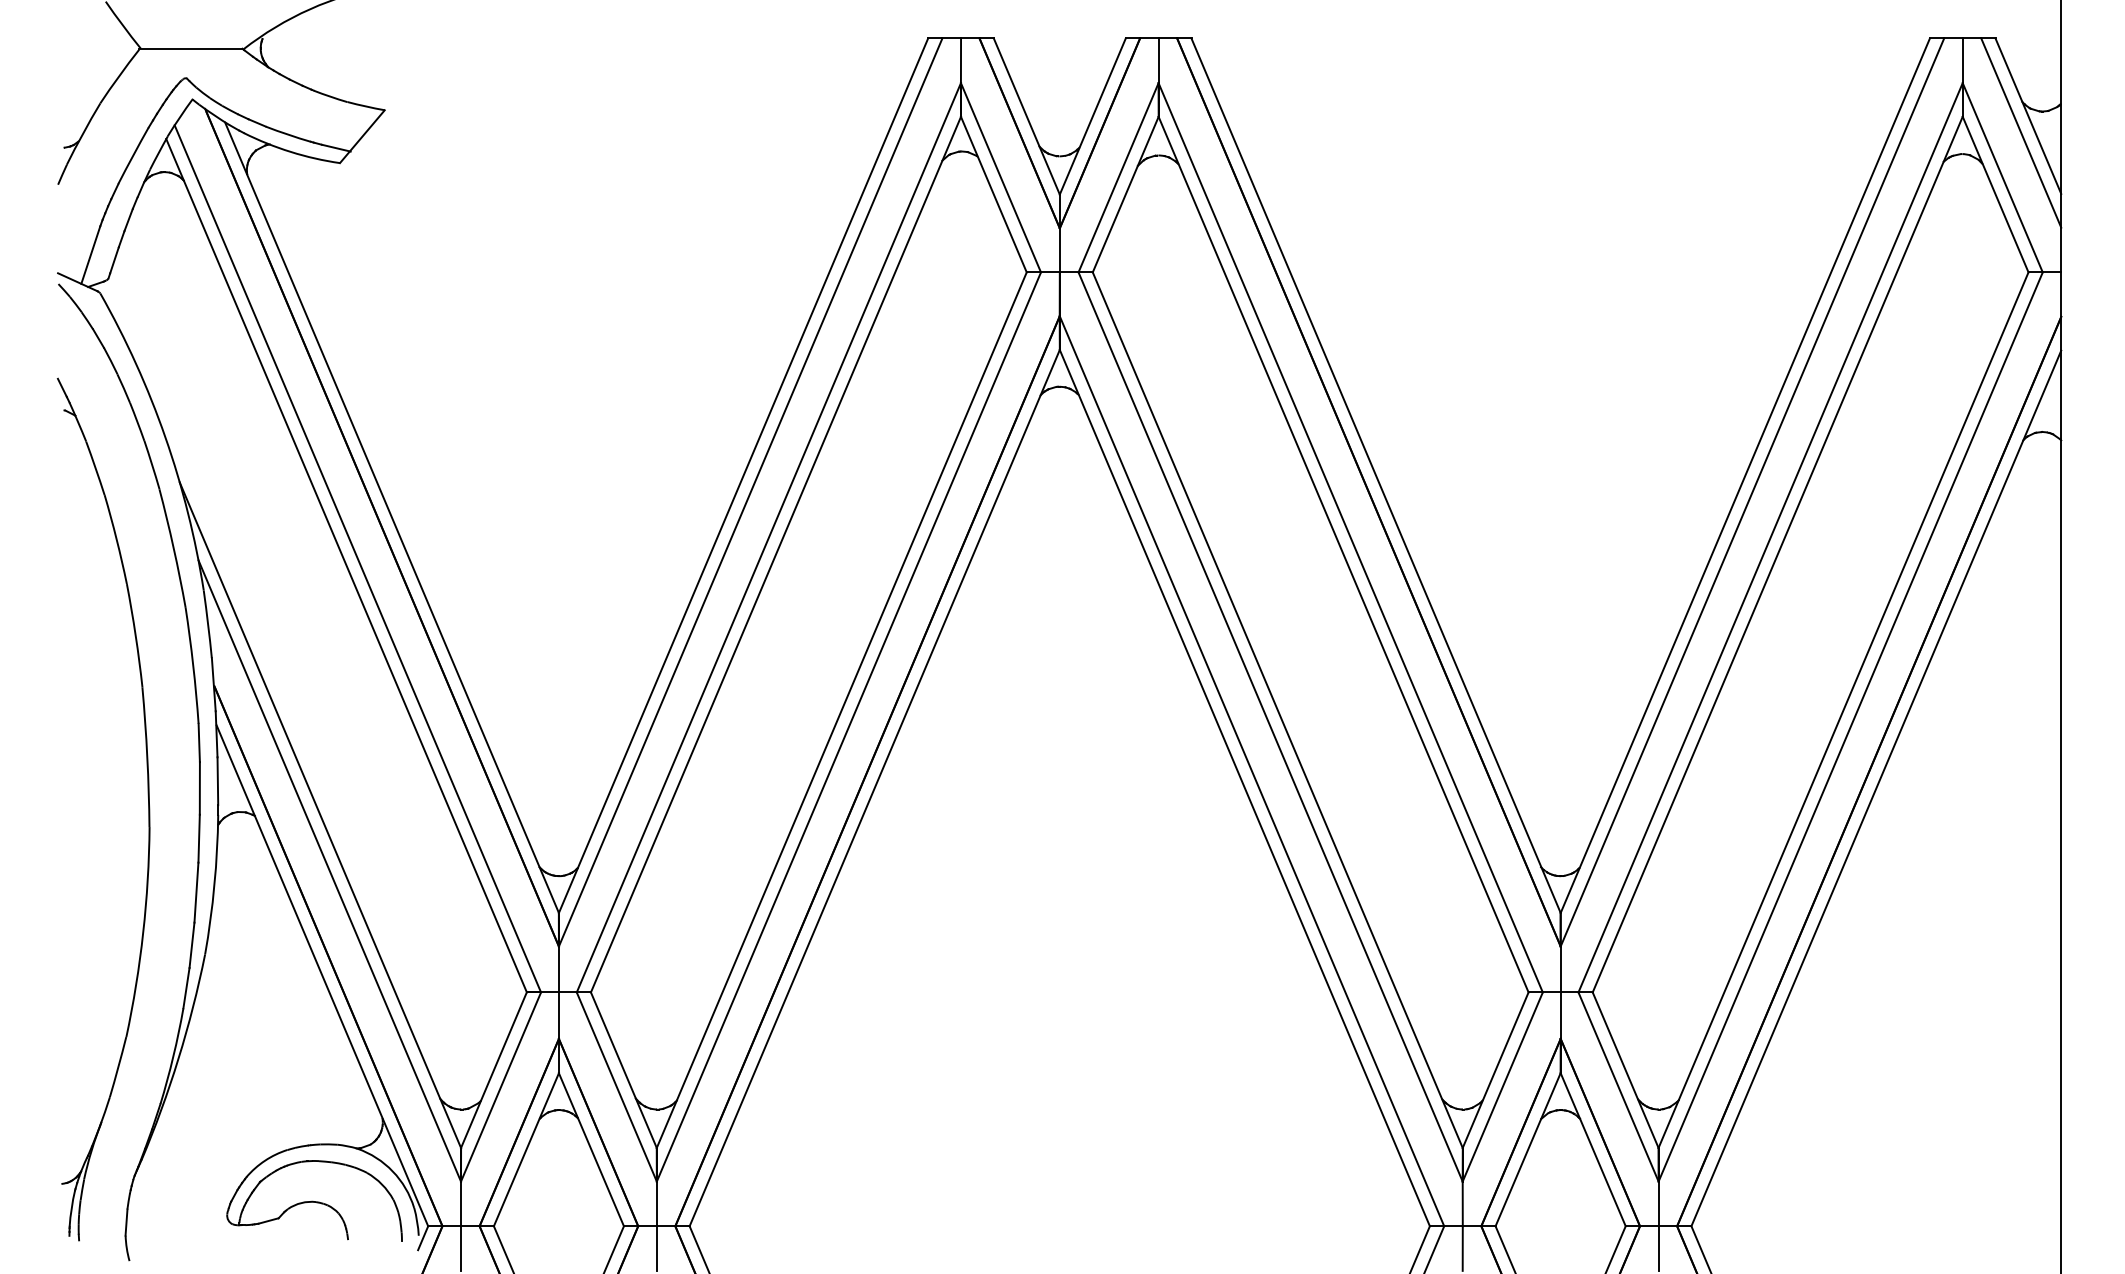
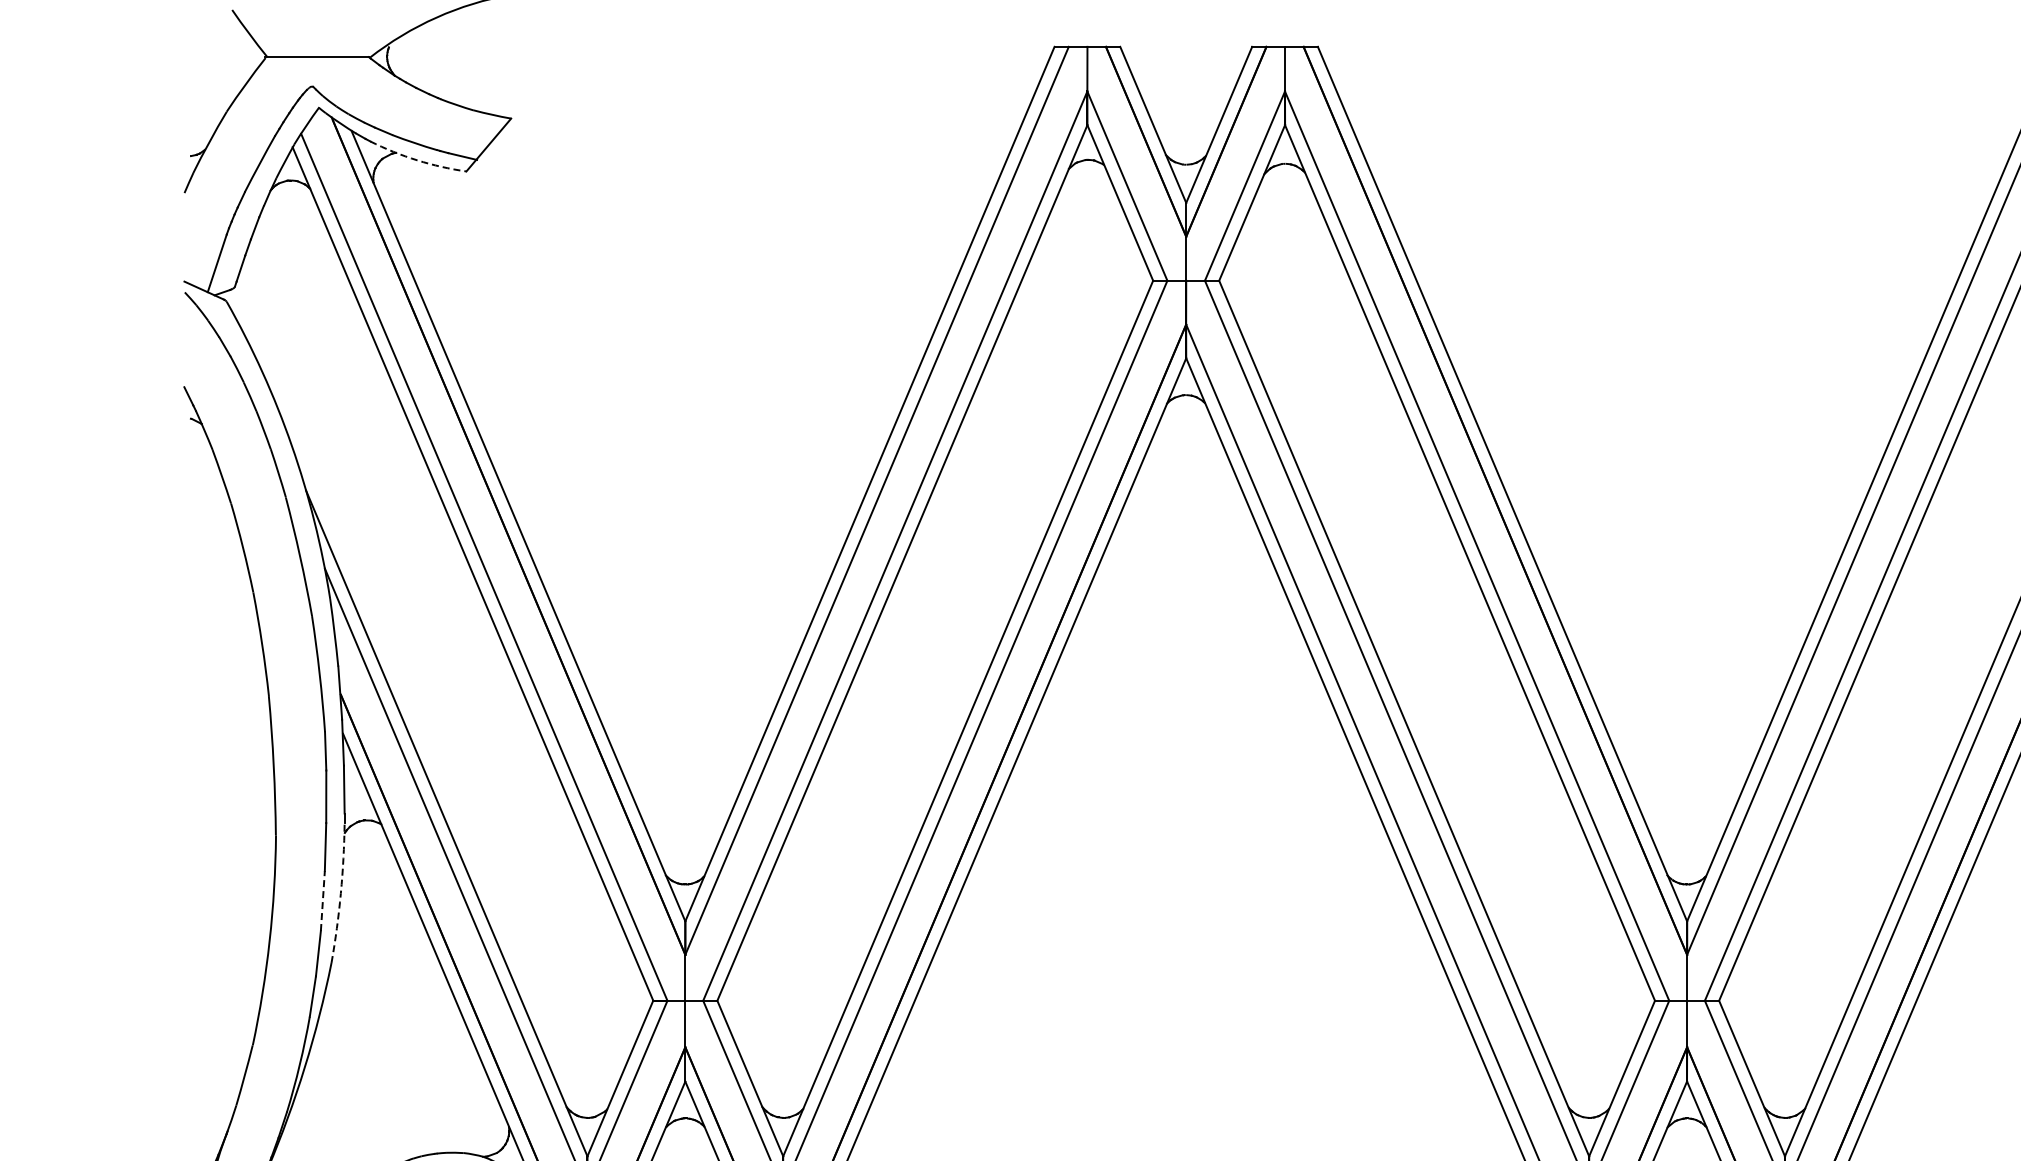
arc: (290, 151) -> (416, 159), solid -> dashed
arc: (214, 885) -> (340, 893), solid -> dashed
line: (196, 892) -> (322, 900), solid -> dashed

